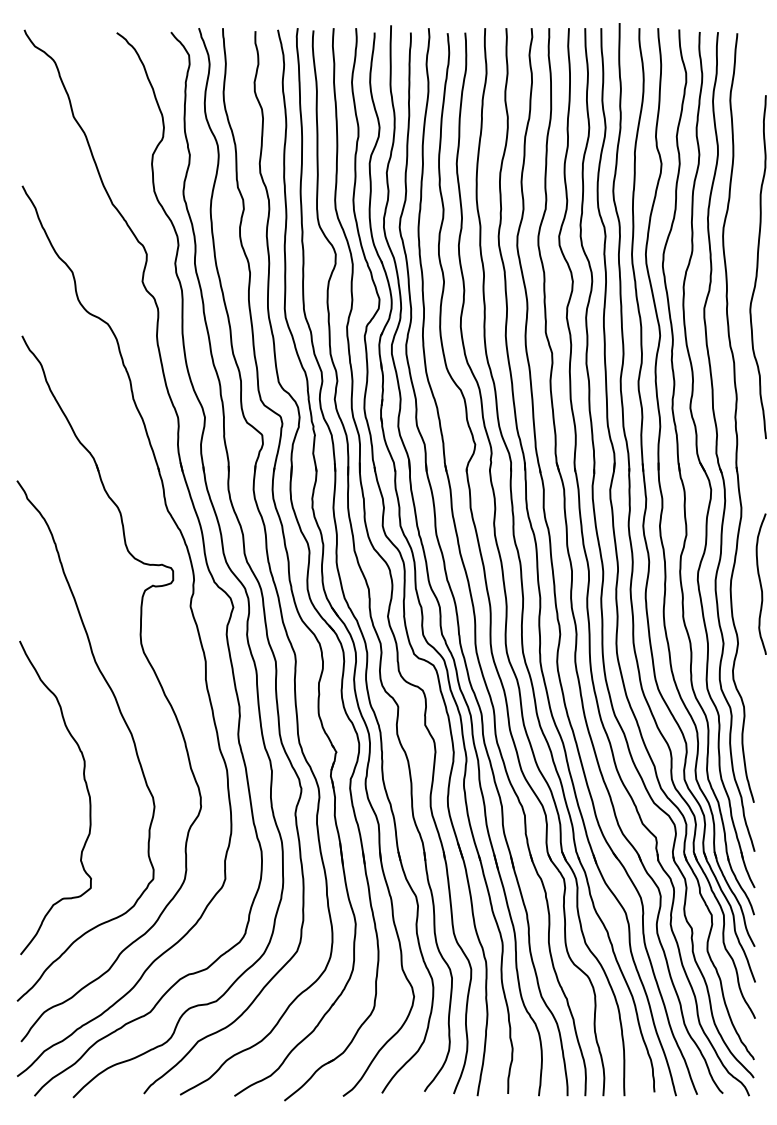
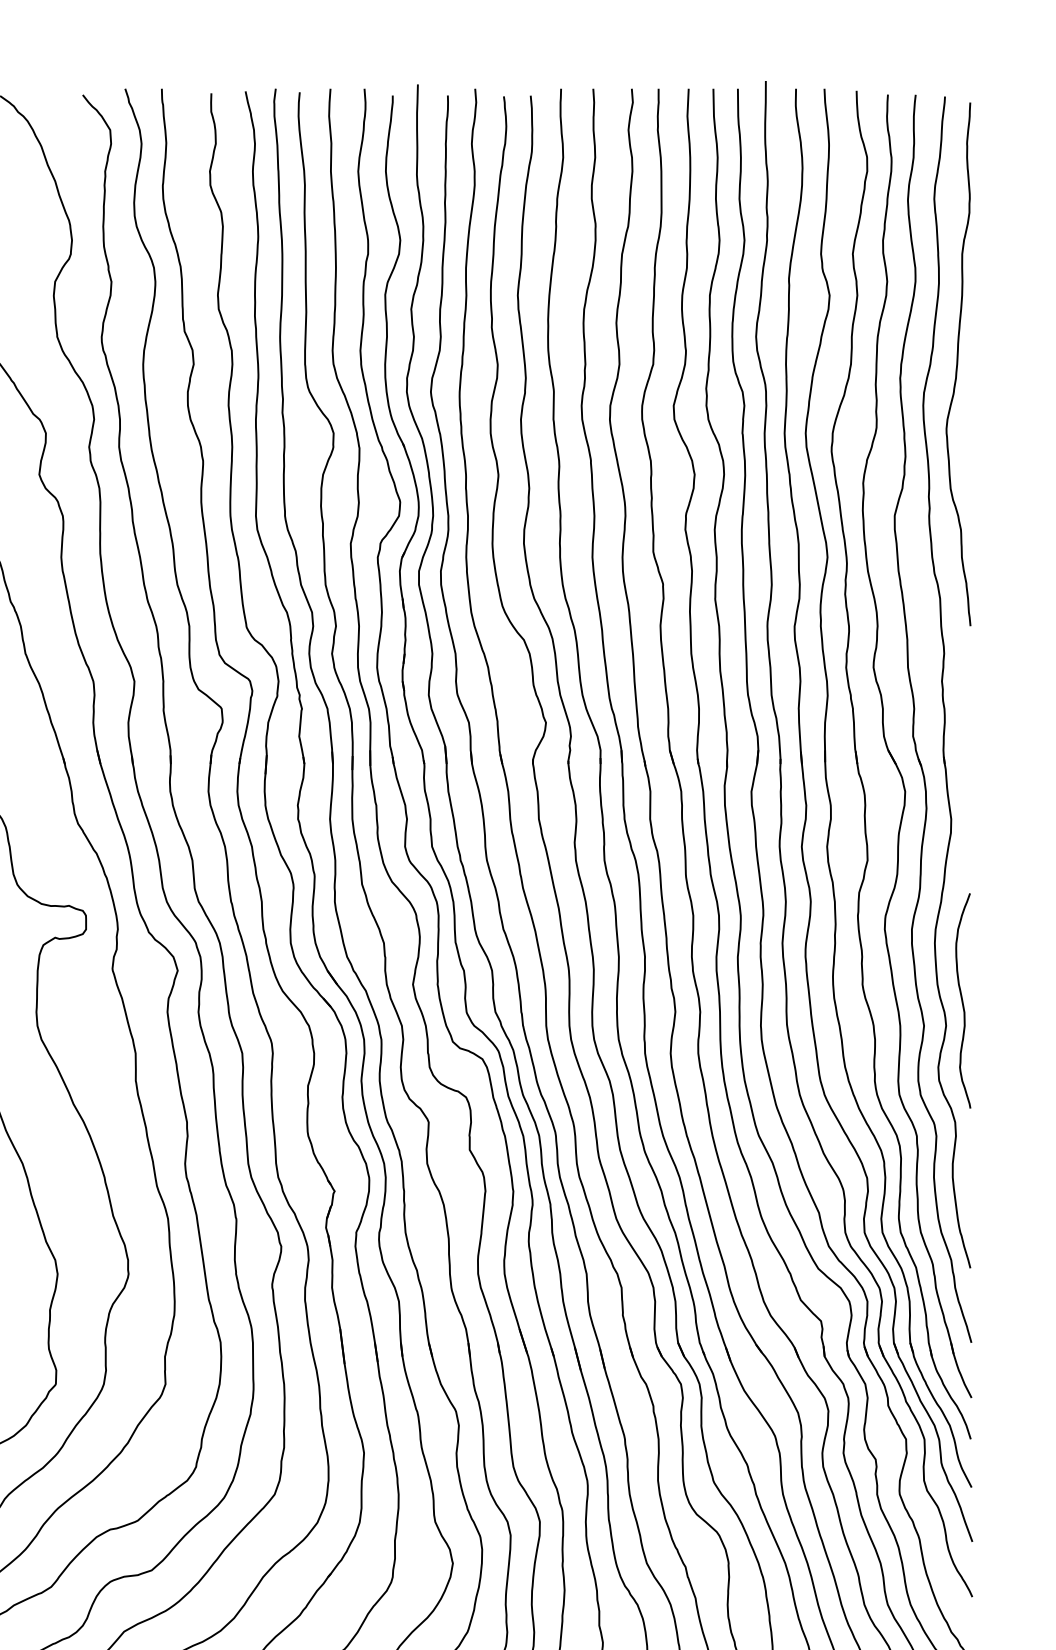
curve: (757, 267) -> (957, 364), moved
curve: (760, 583) -> (962, 999), moved

